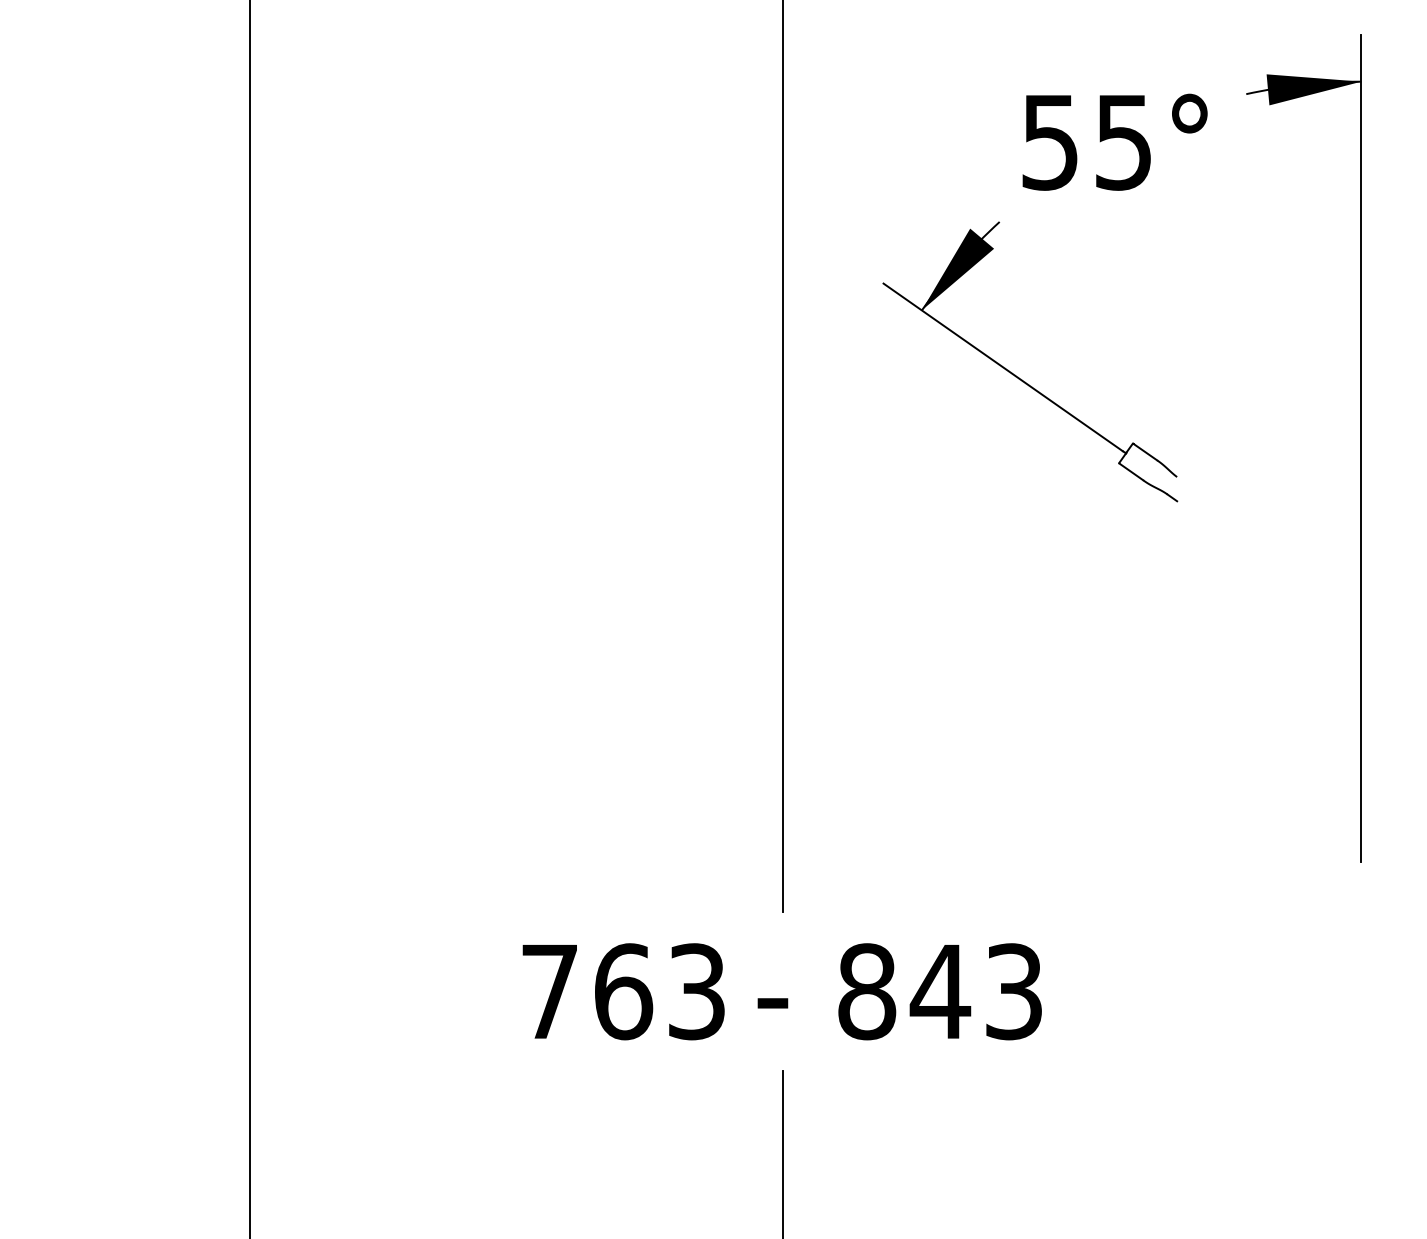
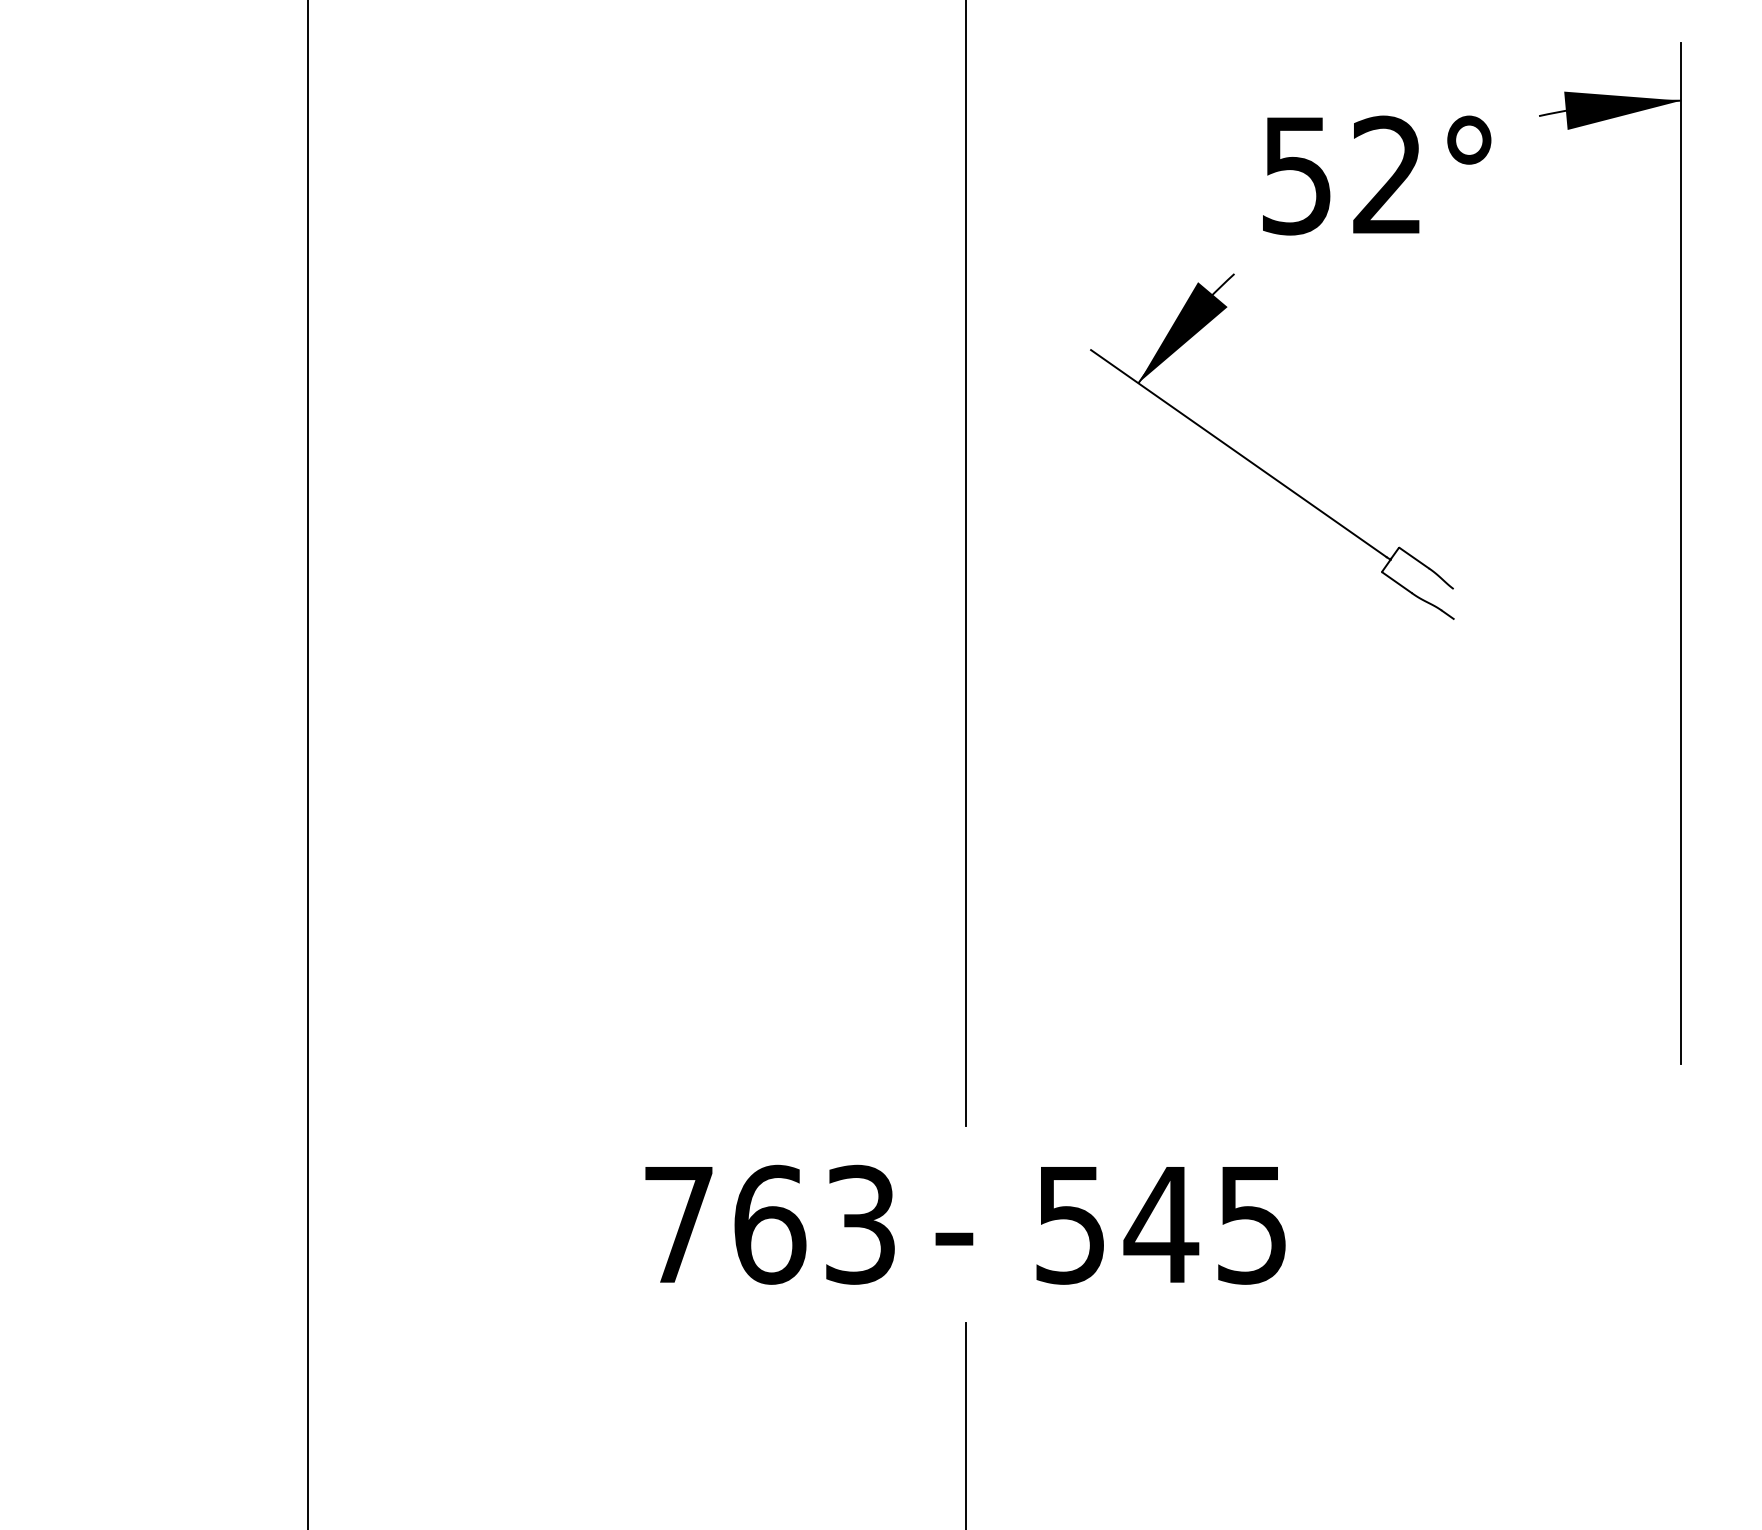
text: (1123, 142) -> (1387, 175), 55° -> 52°
text: (939, 991) -> (1160, 1224), 843 -> 545

